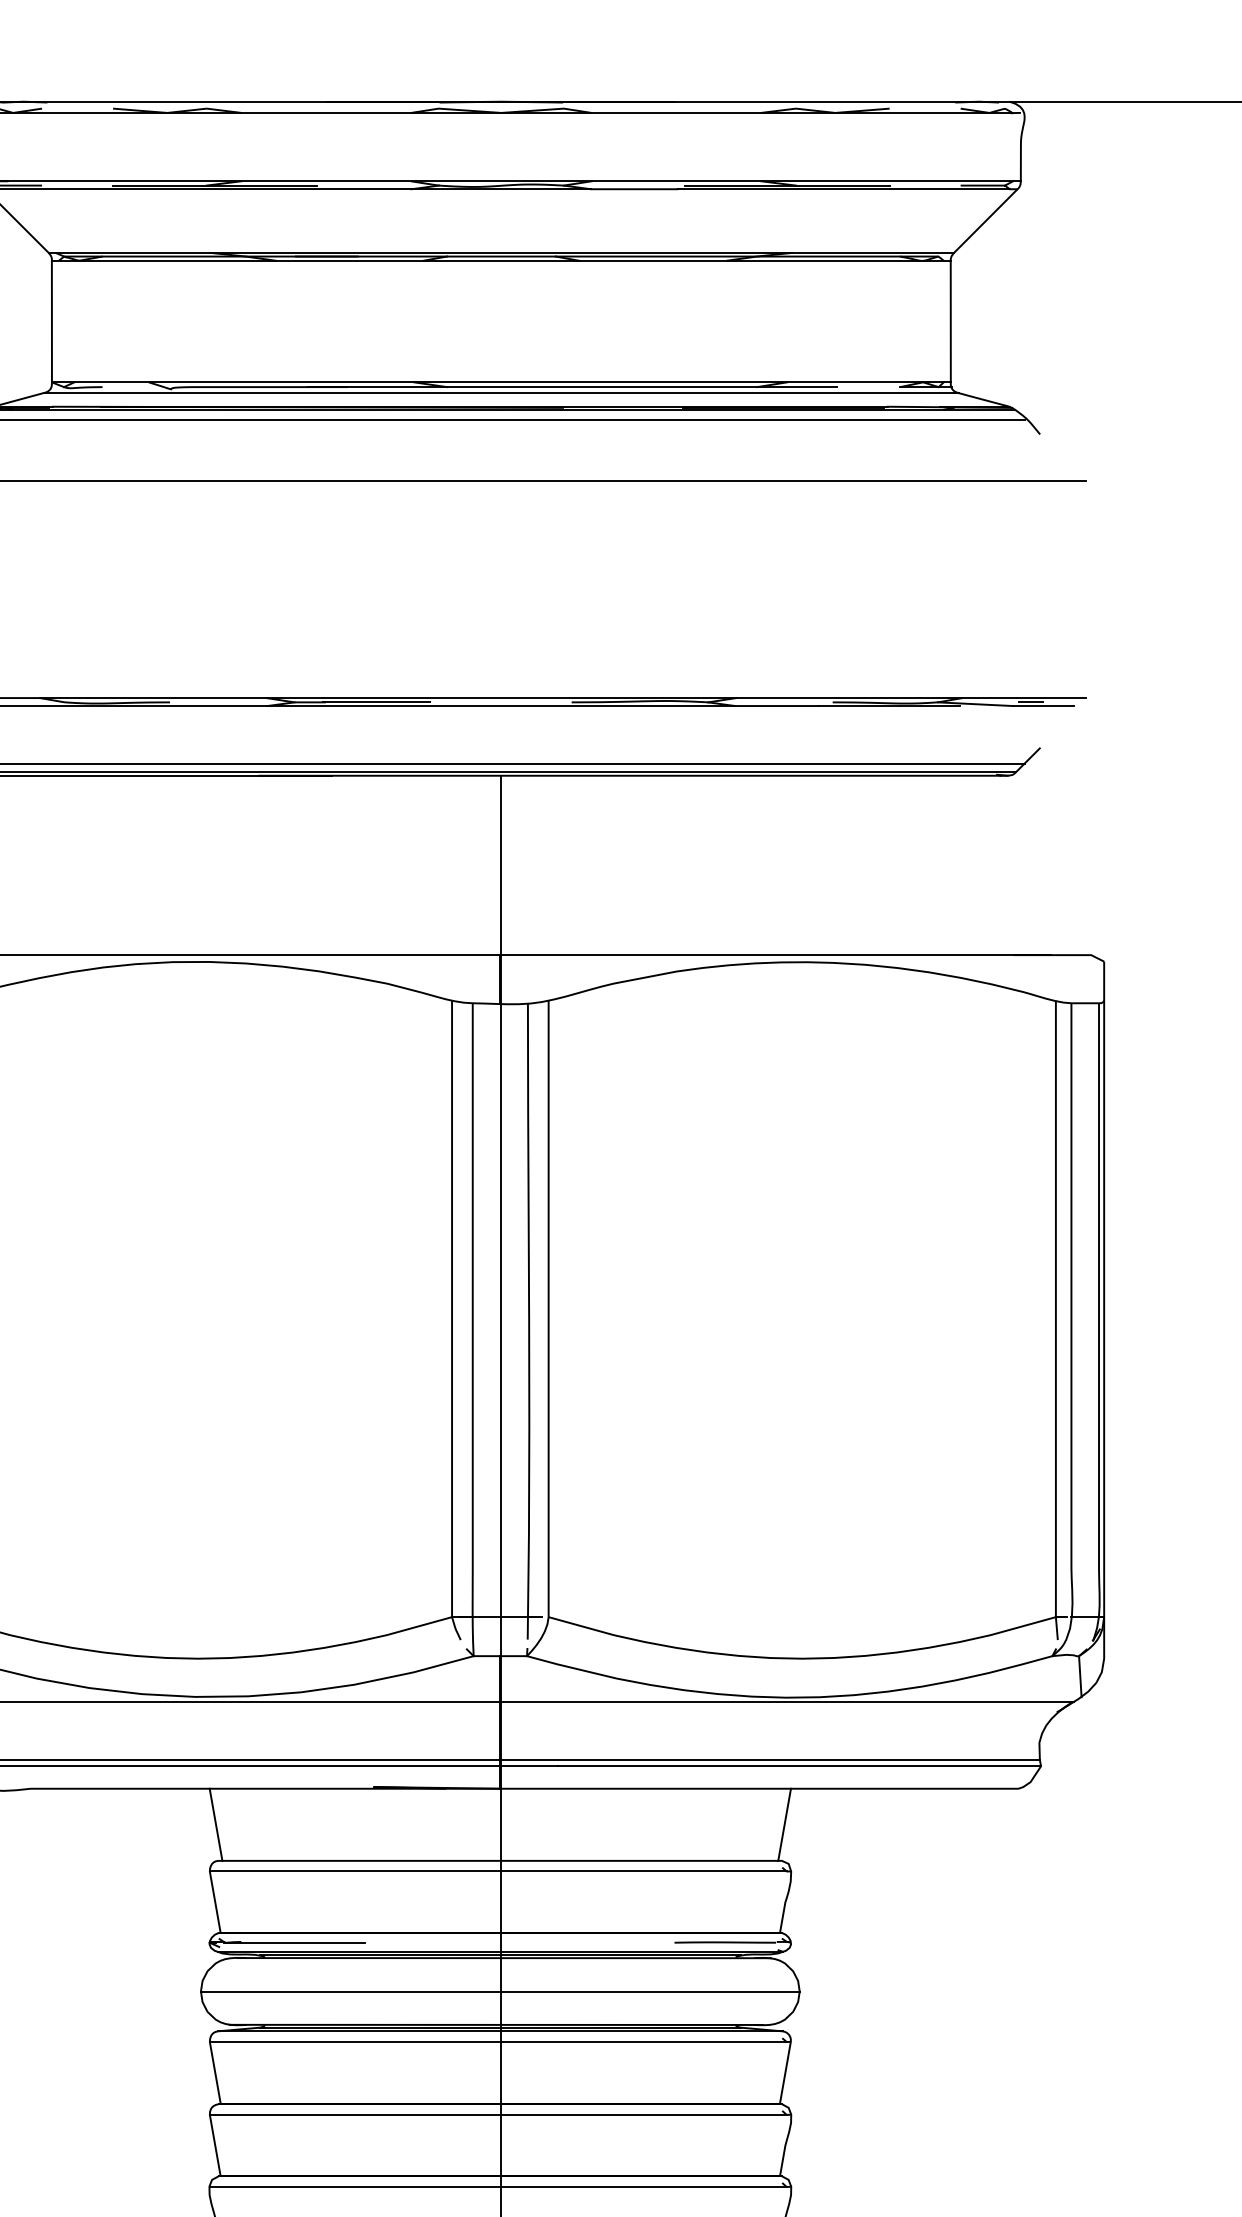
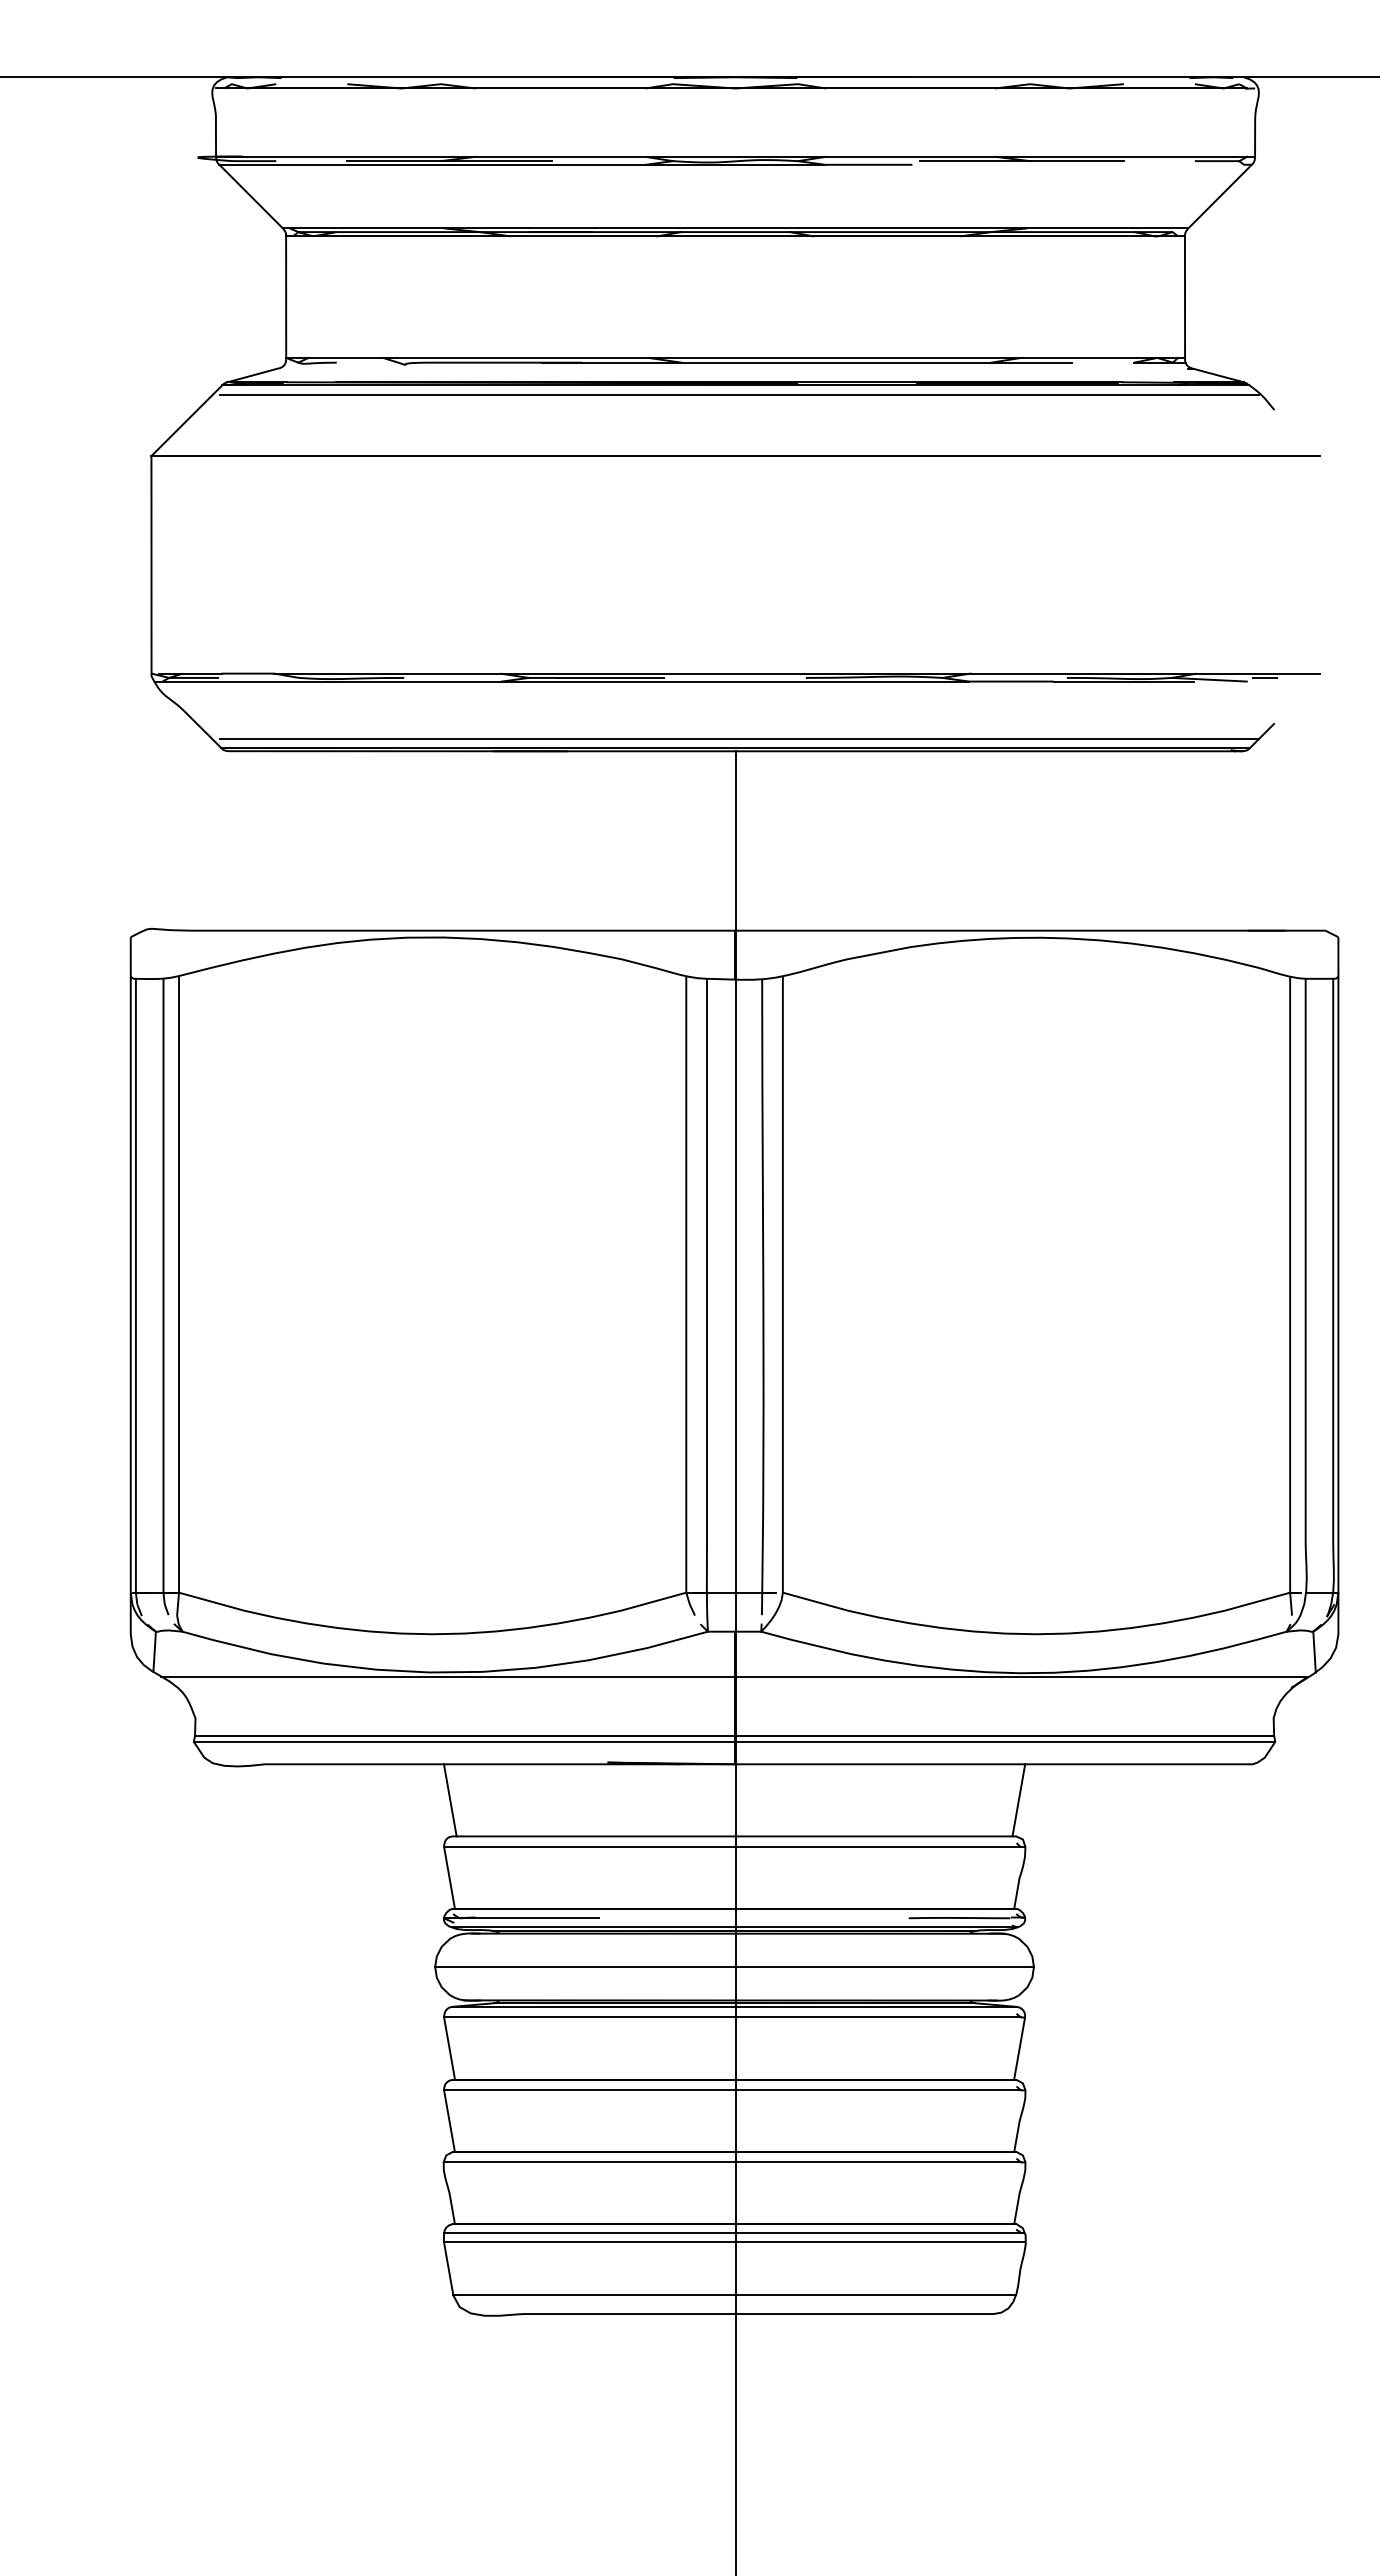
line: (844, 188) -> (1078, 164), removed
line: (501, 392) -> (735, 368), removed
line: (1043, 705) -> (1277, 681), removed

